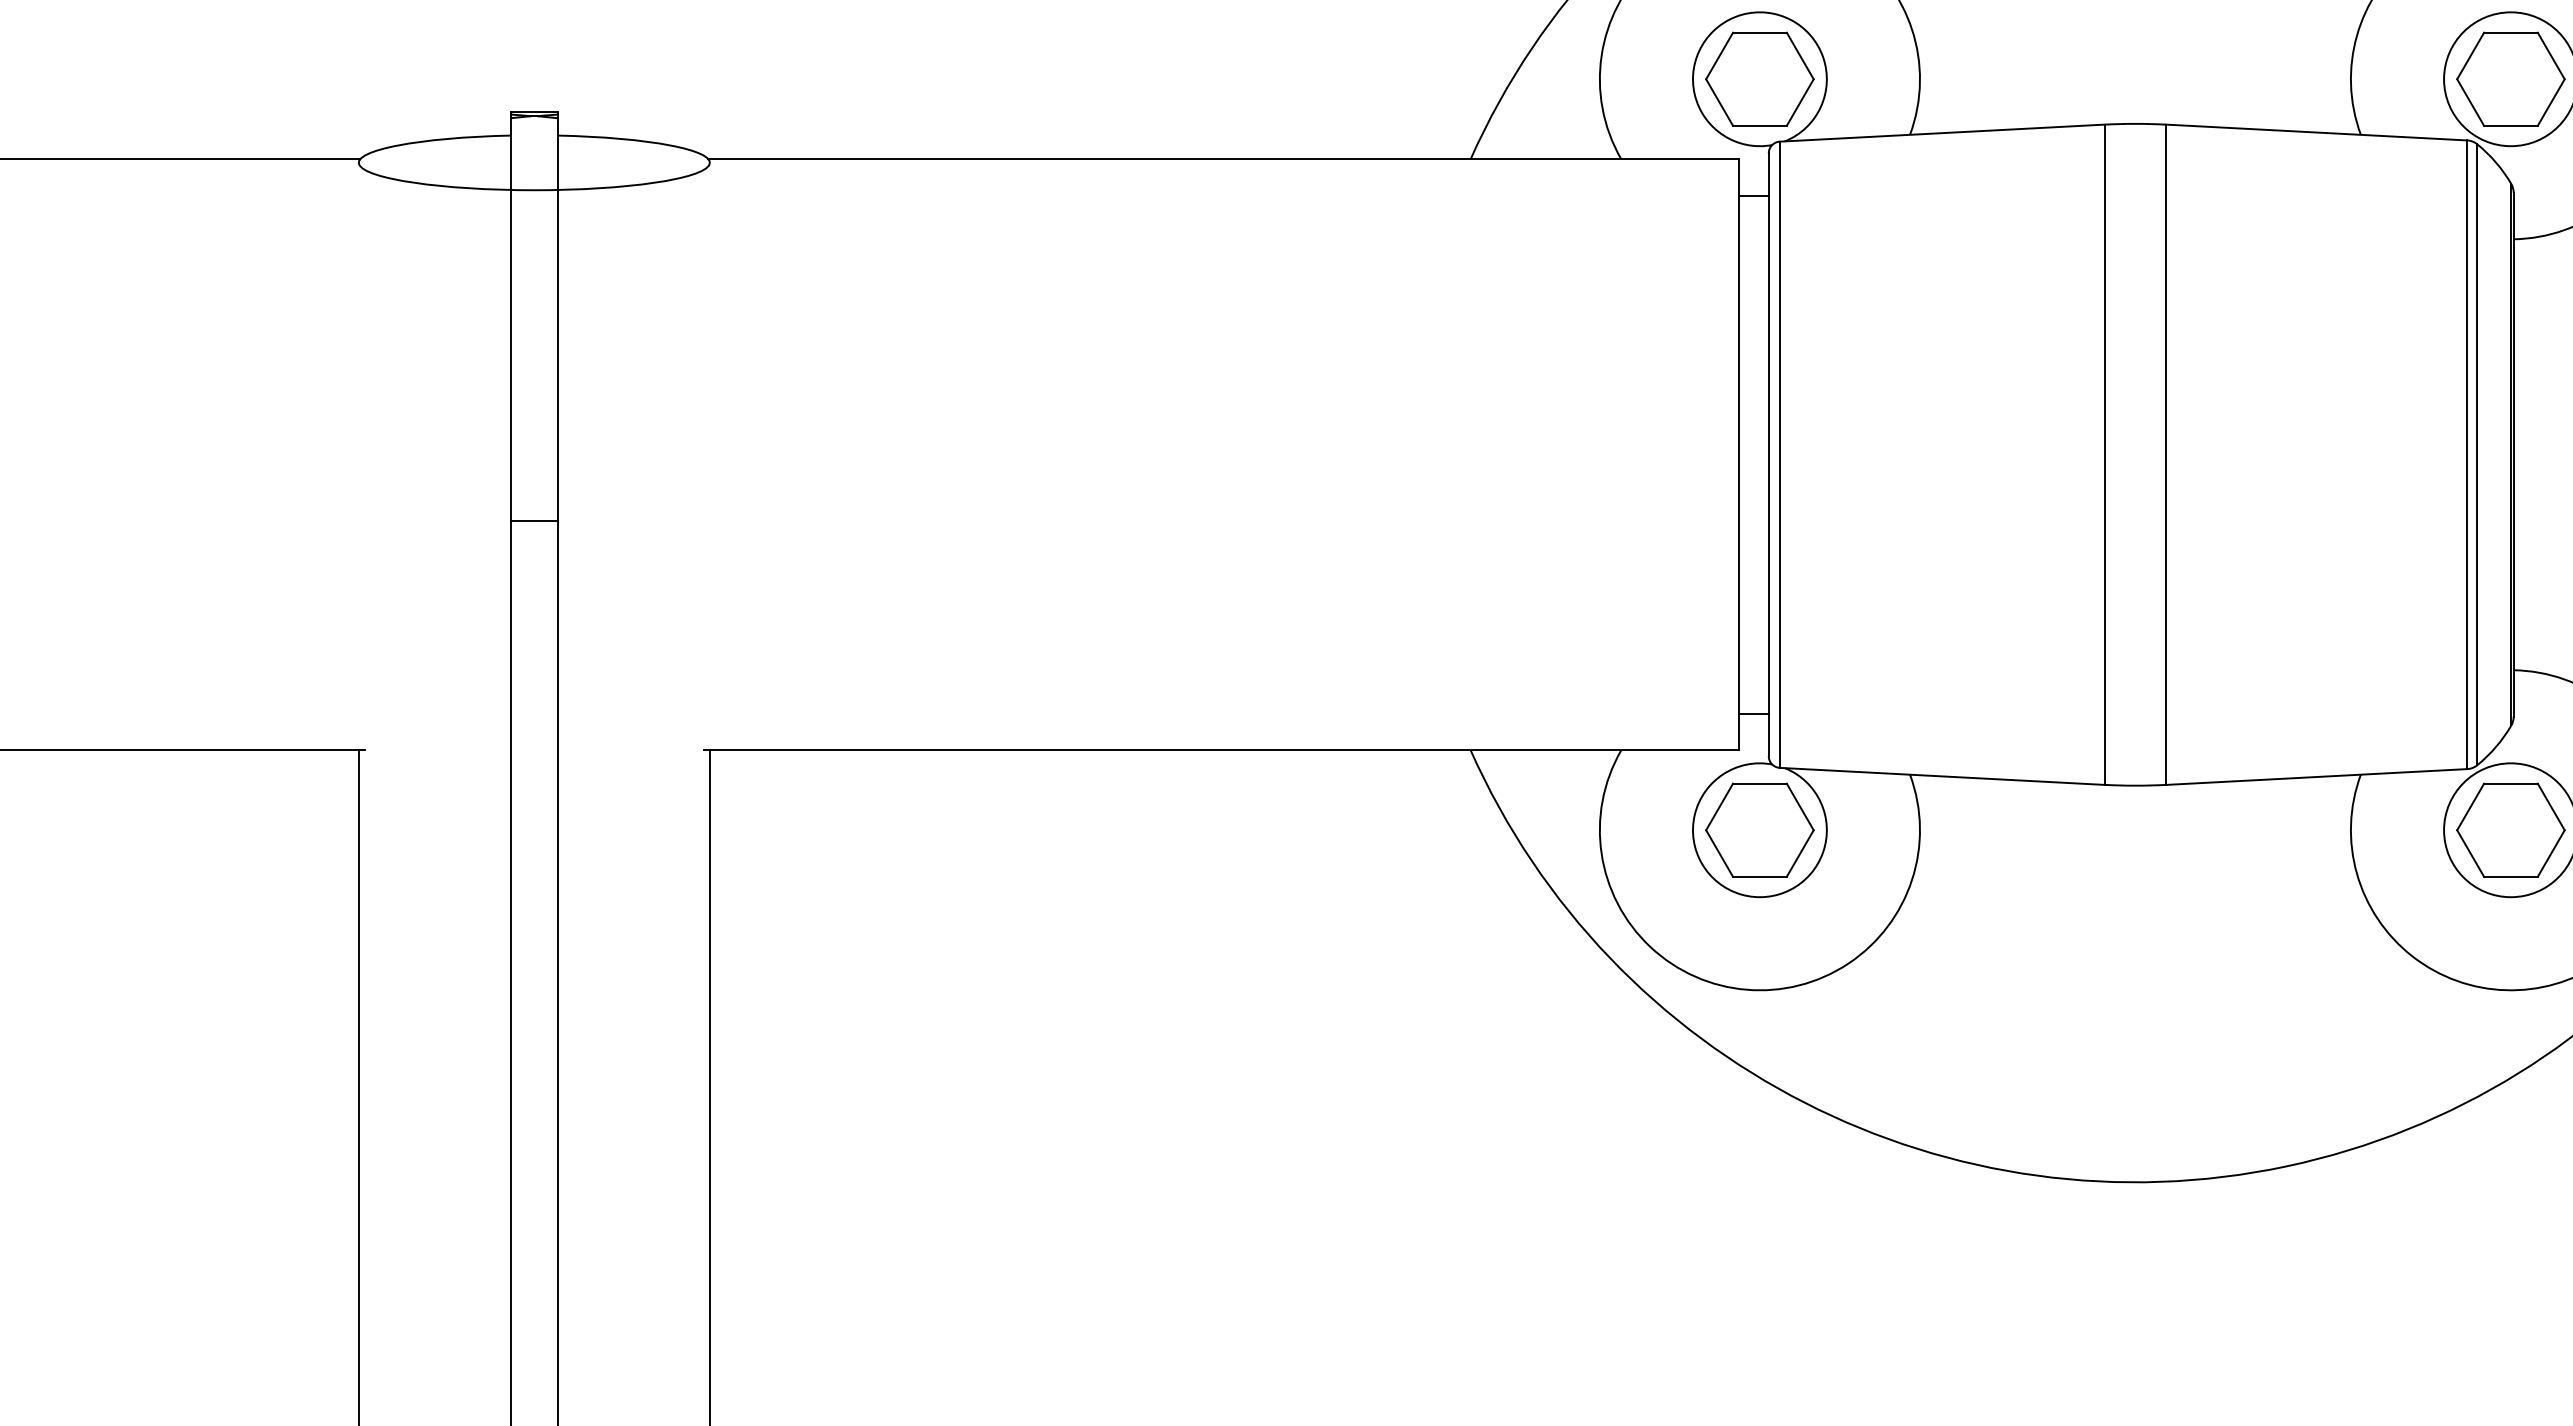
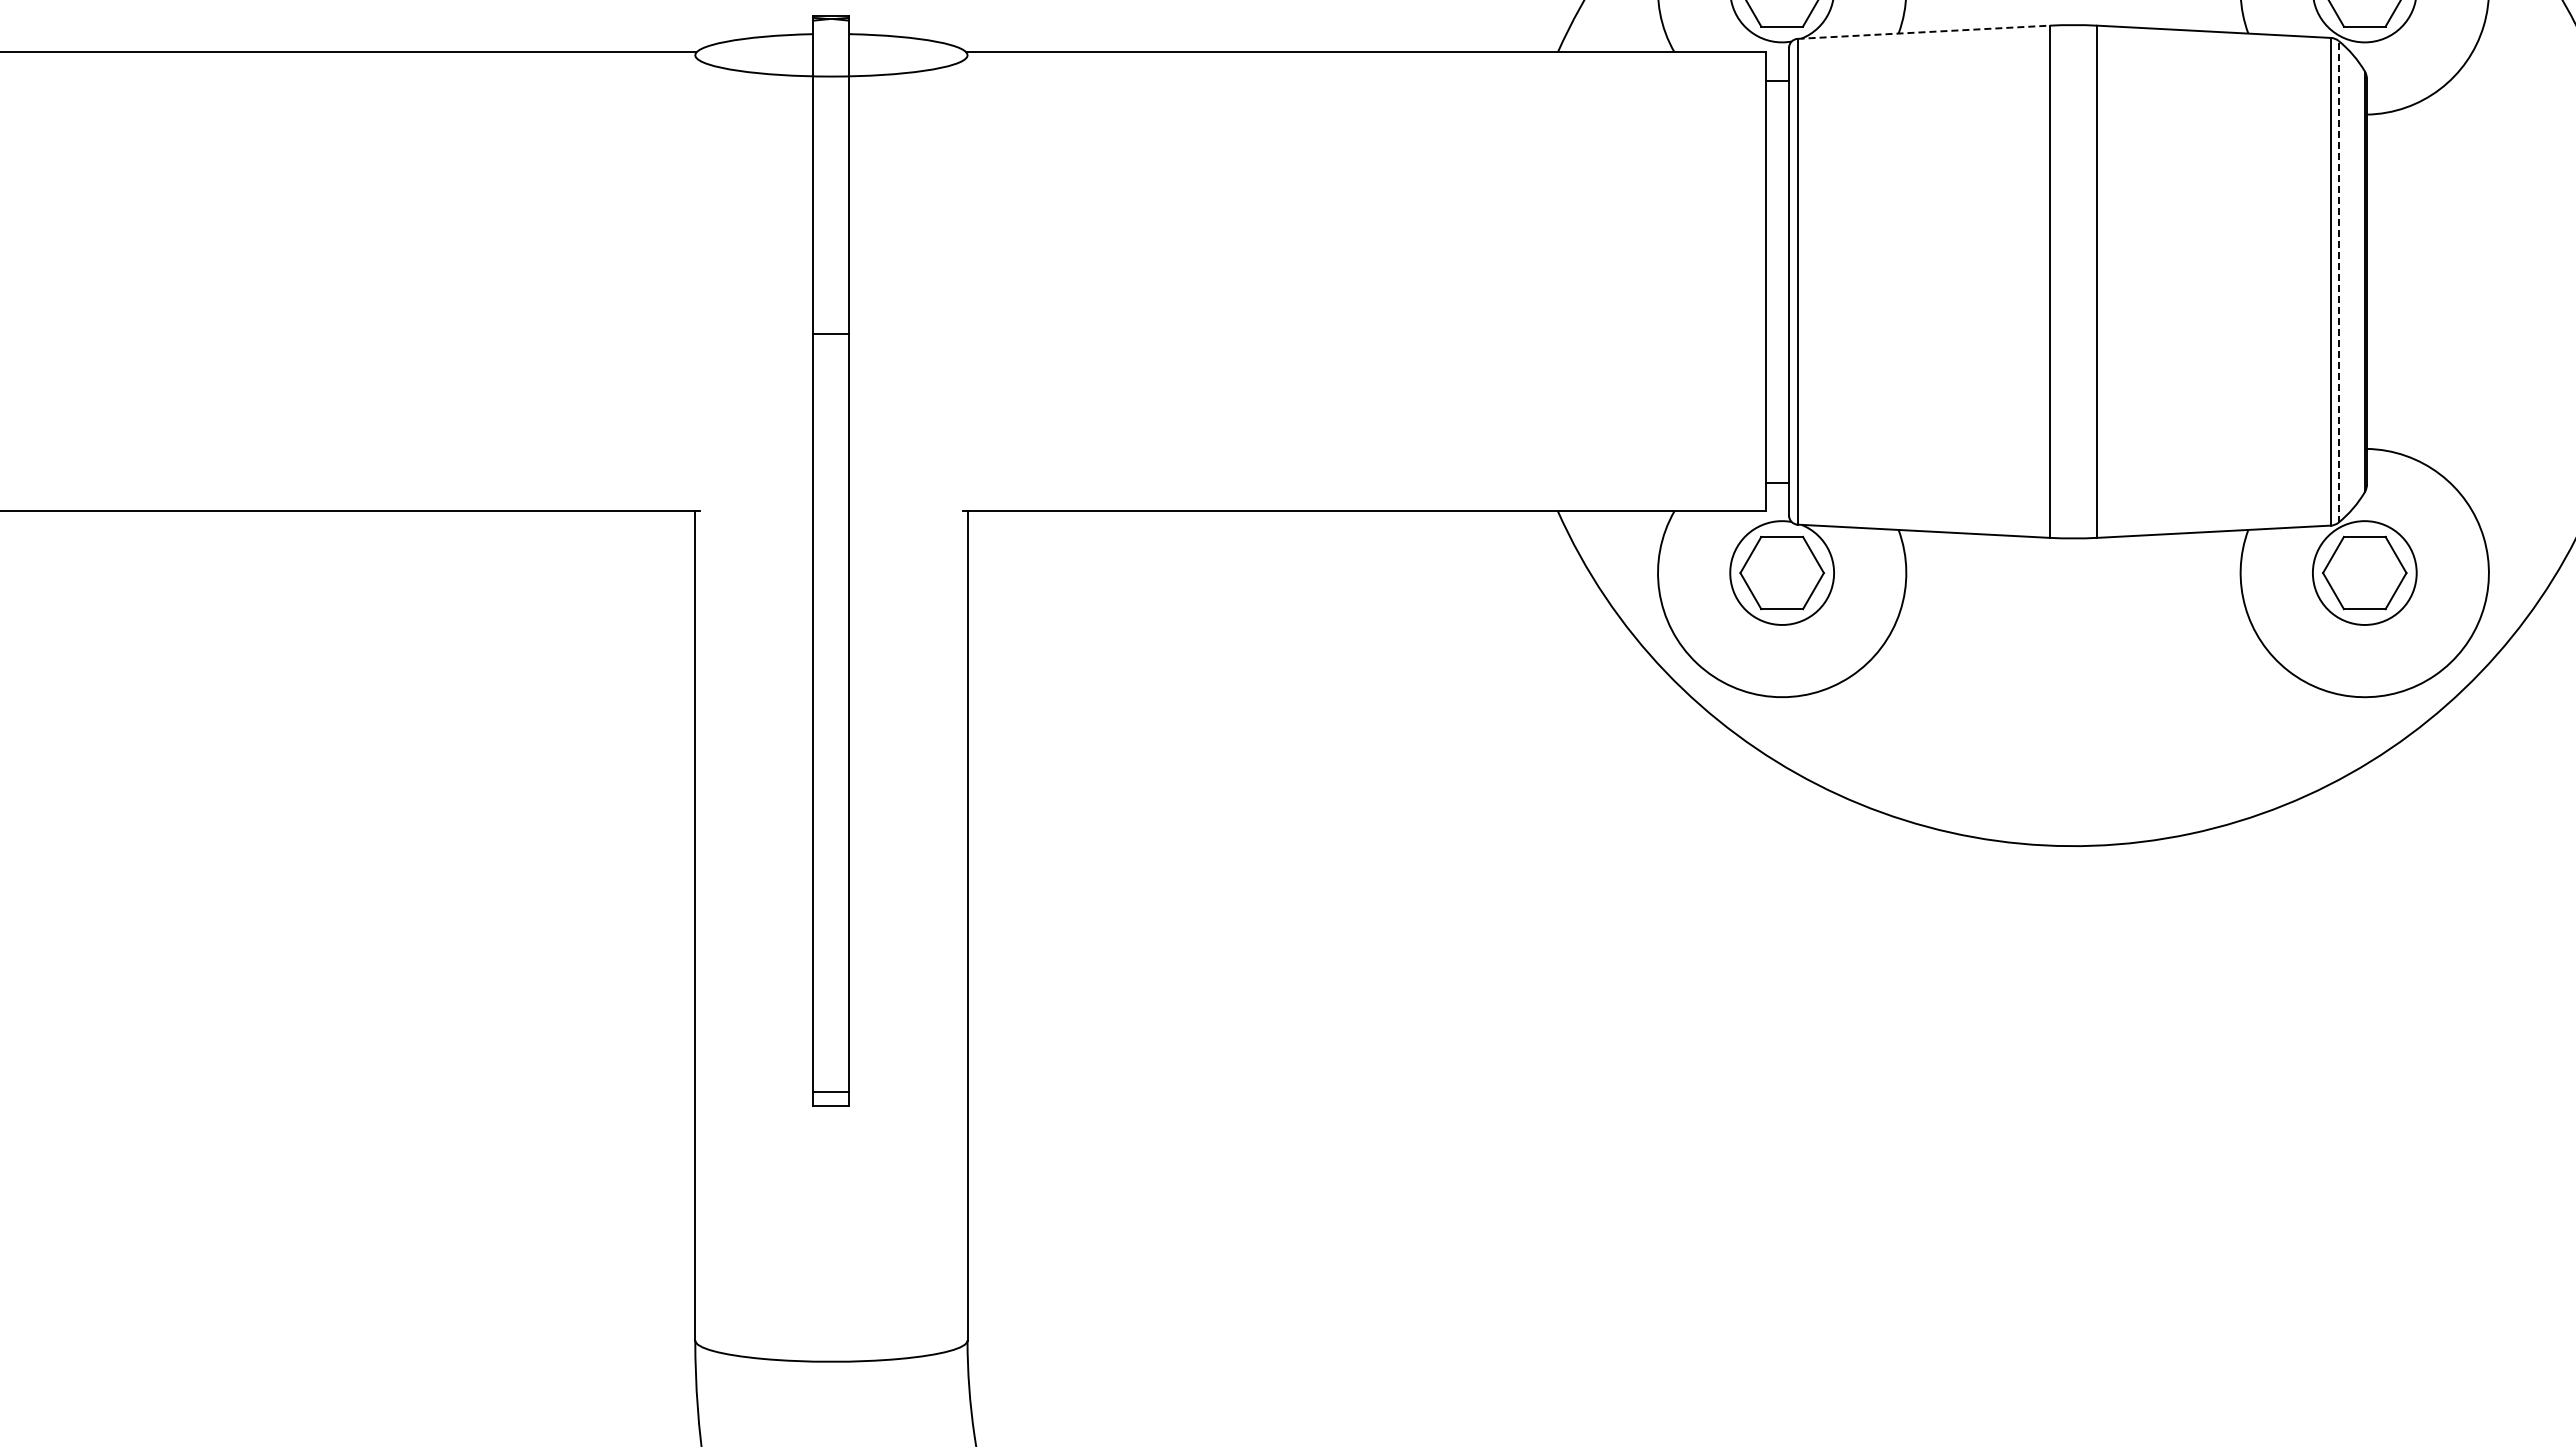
line: (1943, 133) -> (1924, 32), solid -> dashed
line: (2477, 454) -> (2338, 281), solid -> dashed

